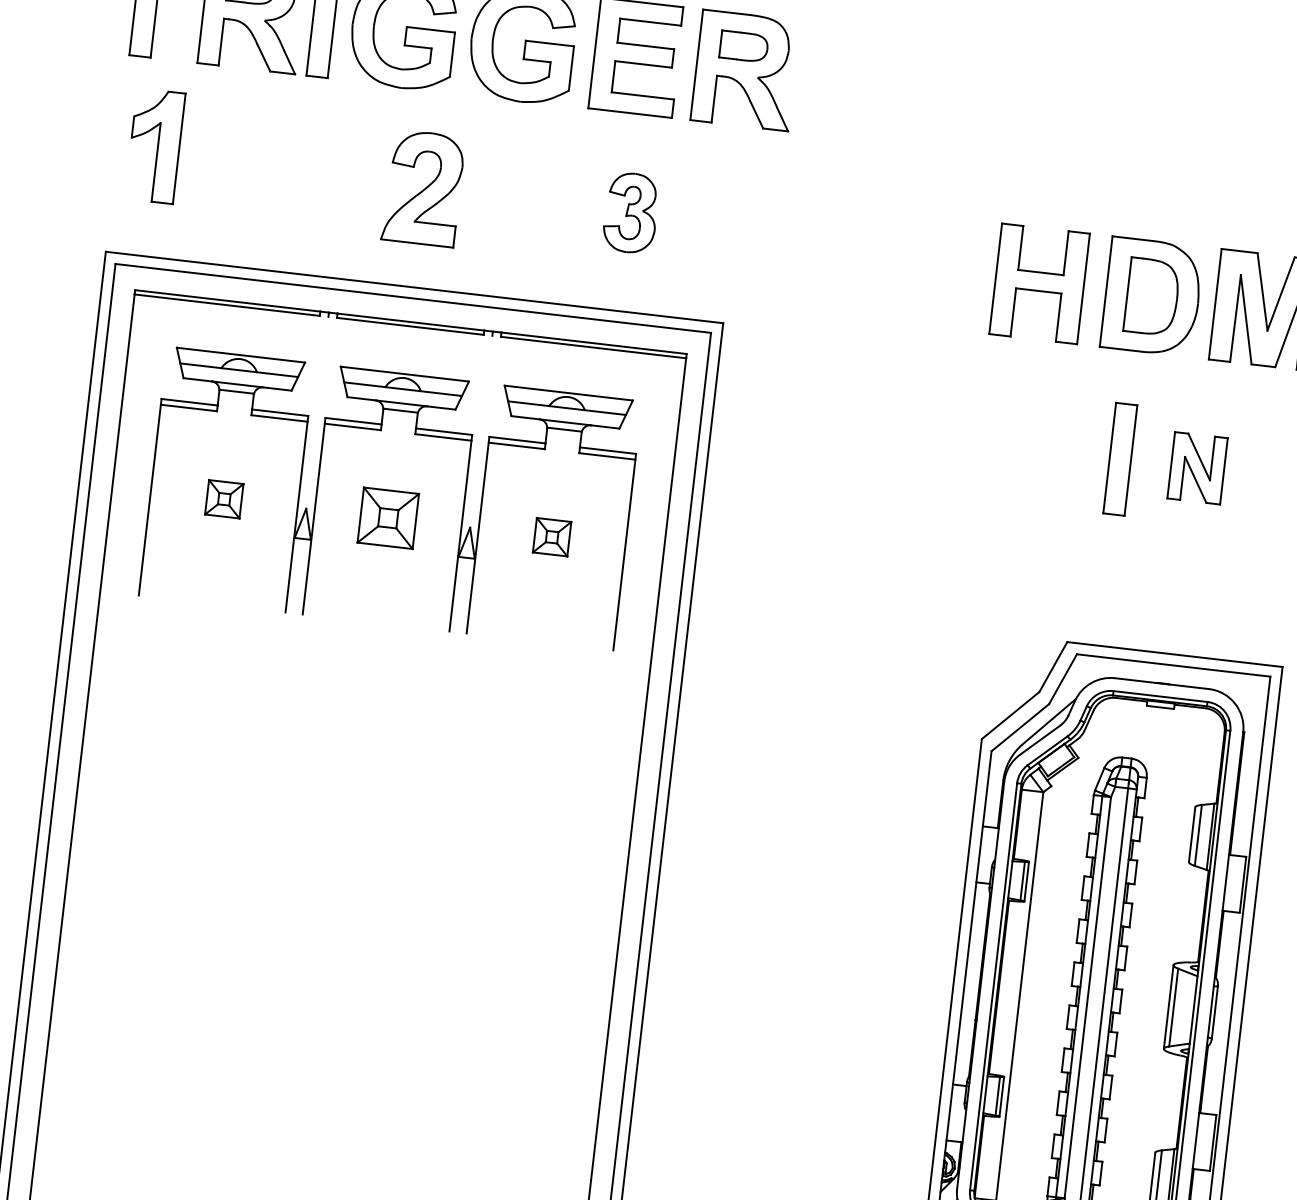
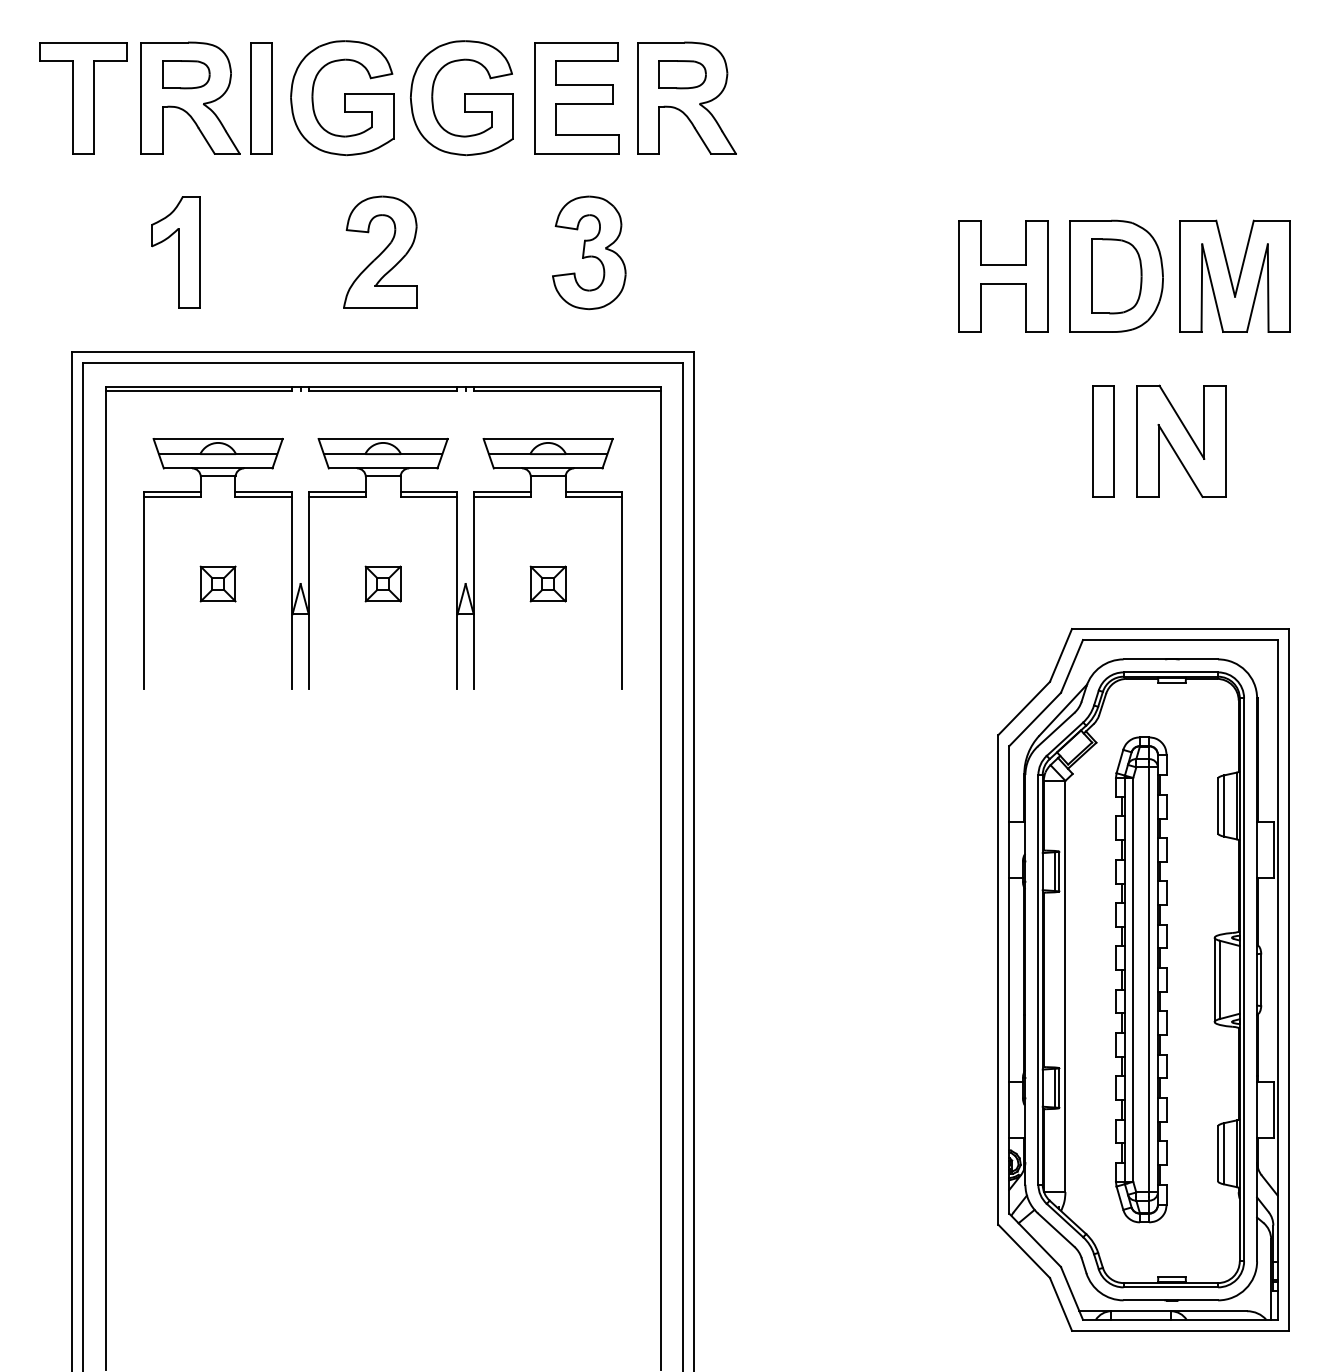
part: (154, 146) -> (175, 252), moved
part: (631, 212) -> (589, 252), size x1.43
part: (1197, 468) -> (1181, 441), size x1.67
part: (387, 517) -> (382, 583), size x0.62

